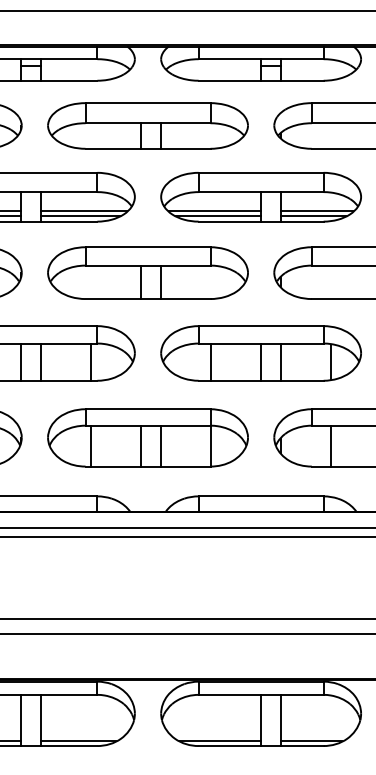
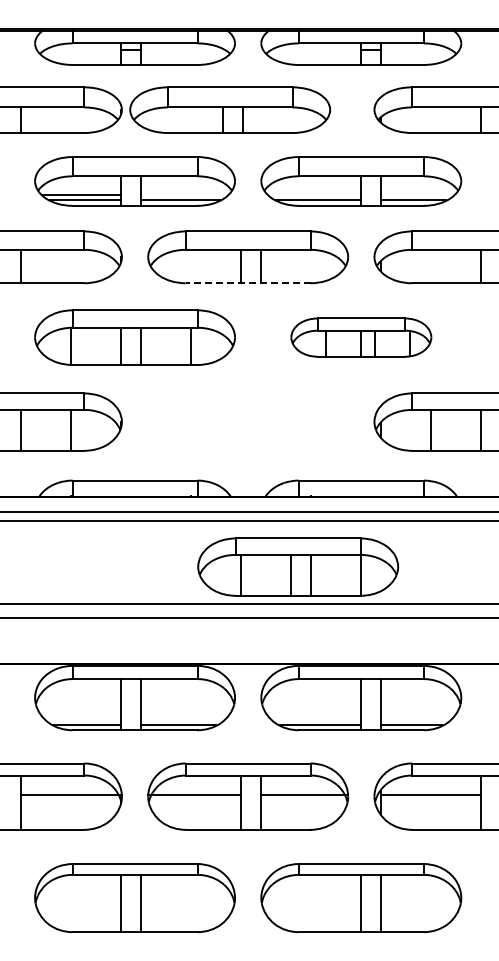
part: (148, 125) -> (230, 109), moved
line: (83, 211) -> (183, 195), removed
line: (214, 211) -> (314, 195), removed
line: (316, 211) -> (416, 195), removed
line: (147, 299) -> (247, 283), solid -> dashed
part: (261, 353) -> (361, 337), size x0.7
part: (148, 437) -> (298, 566), moved

